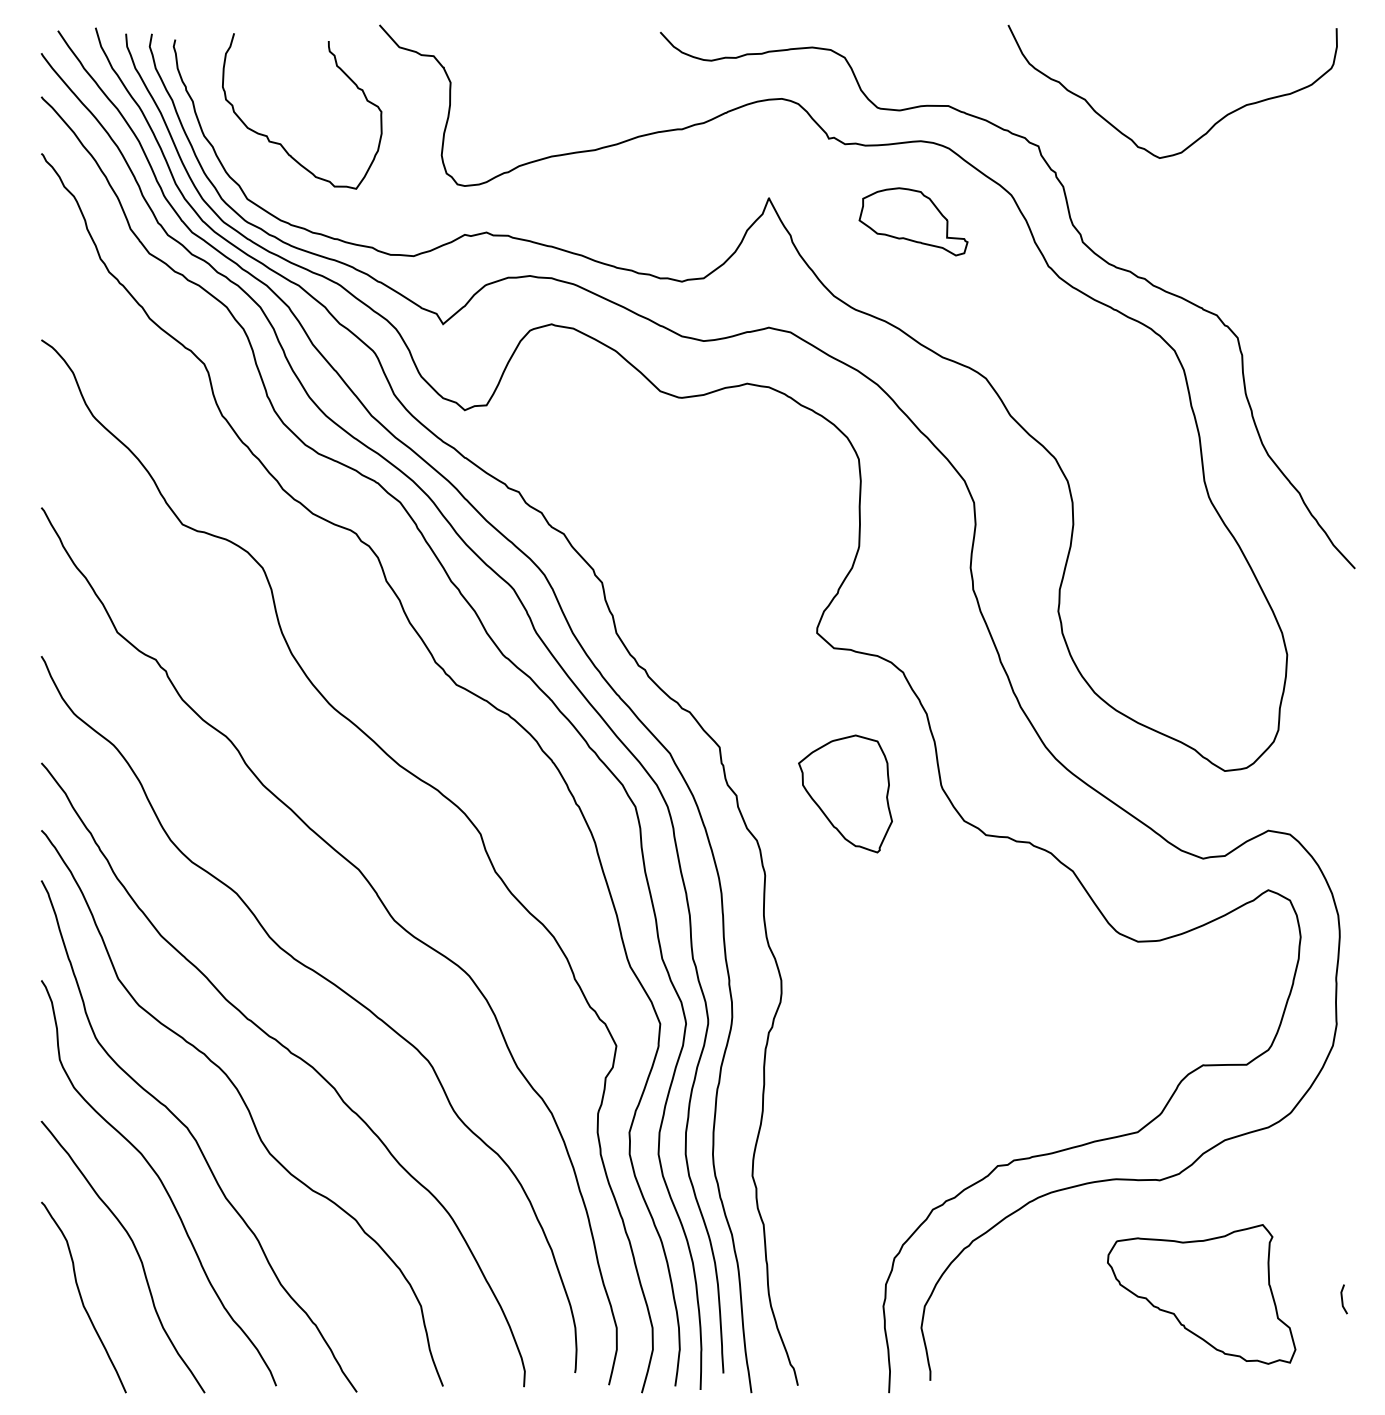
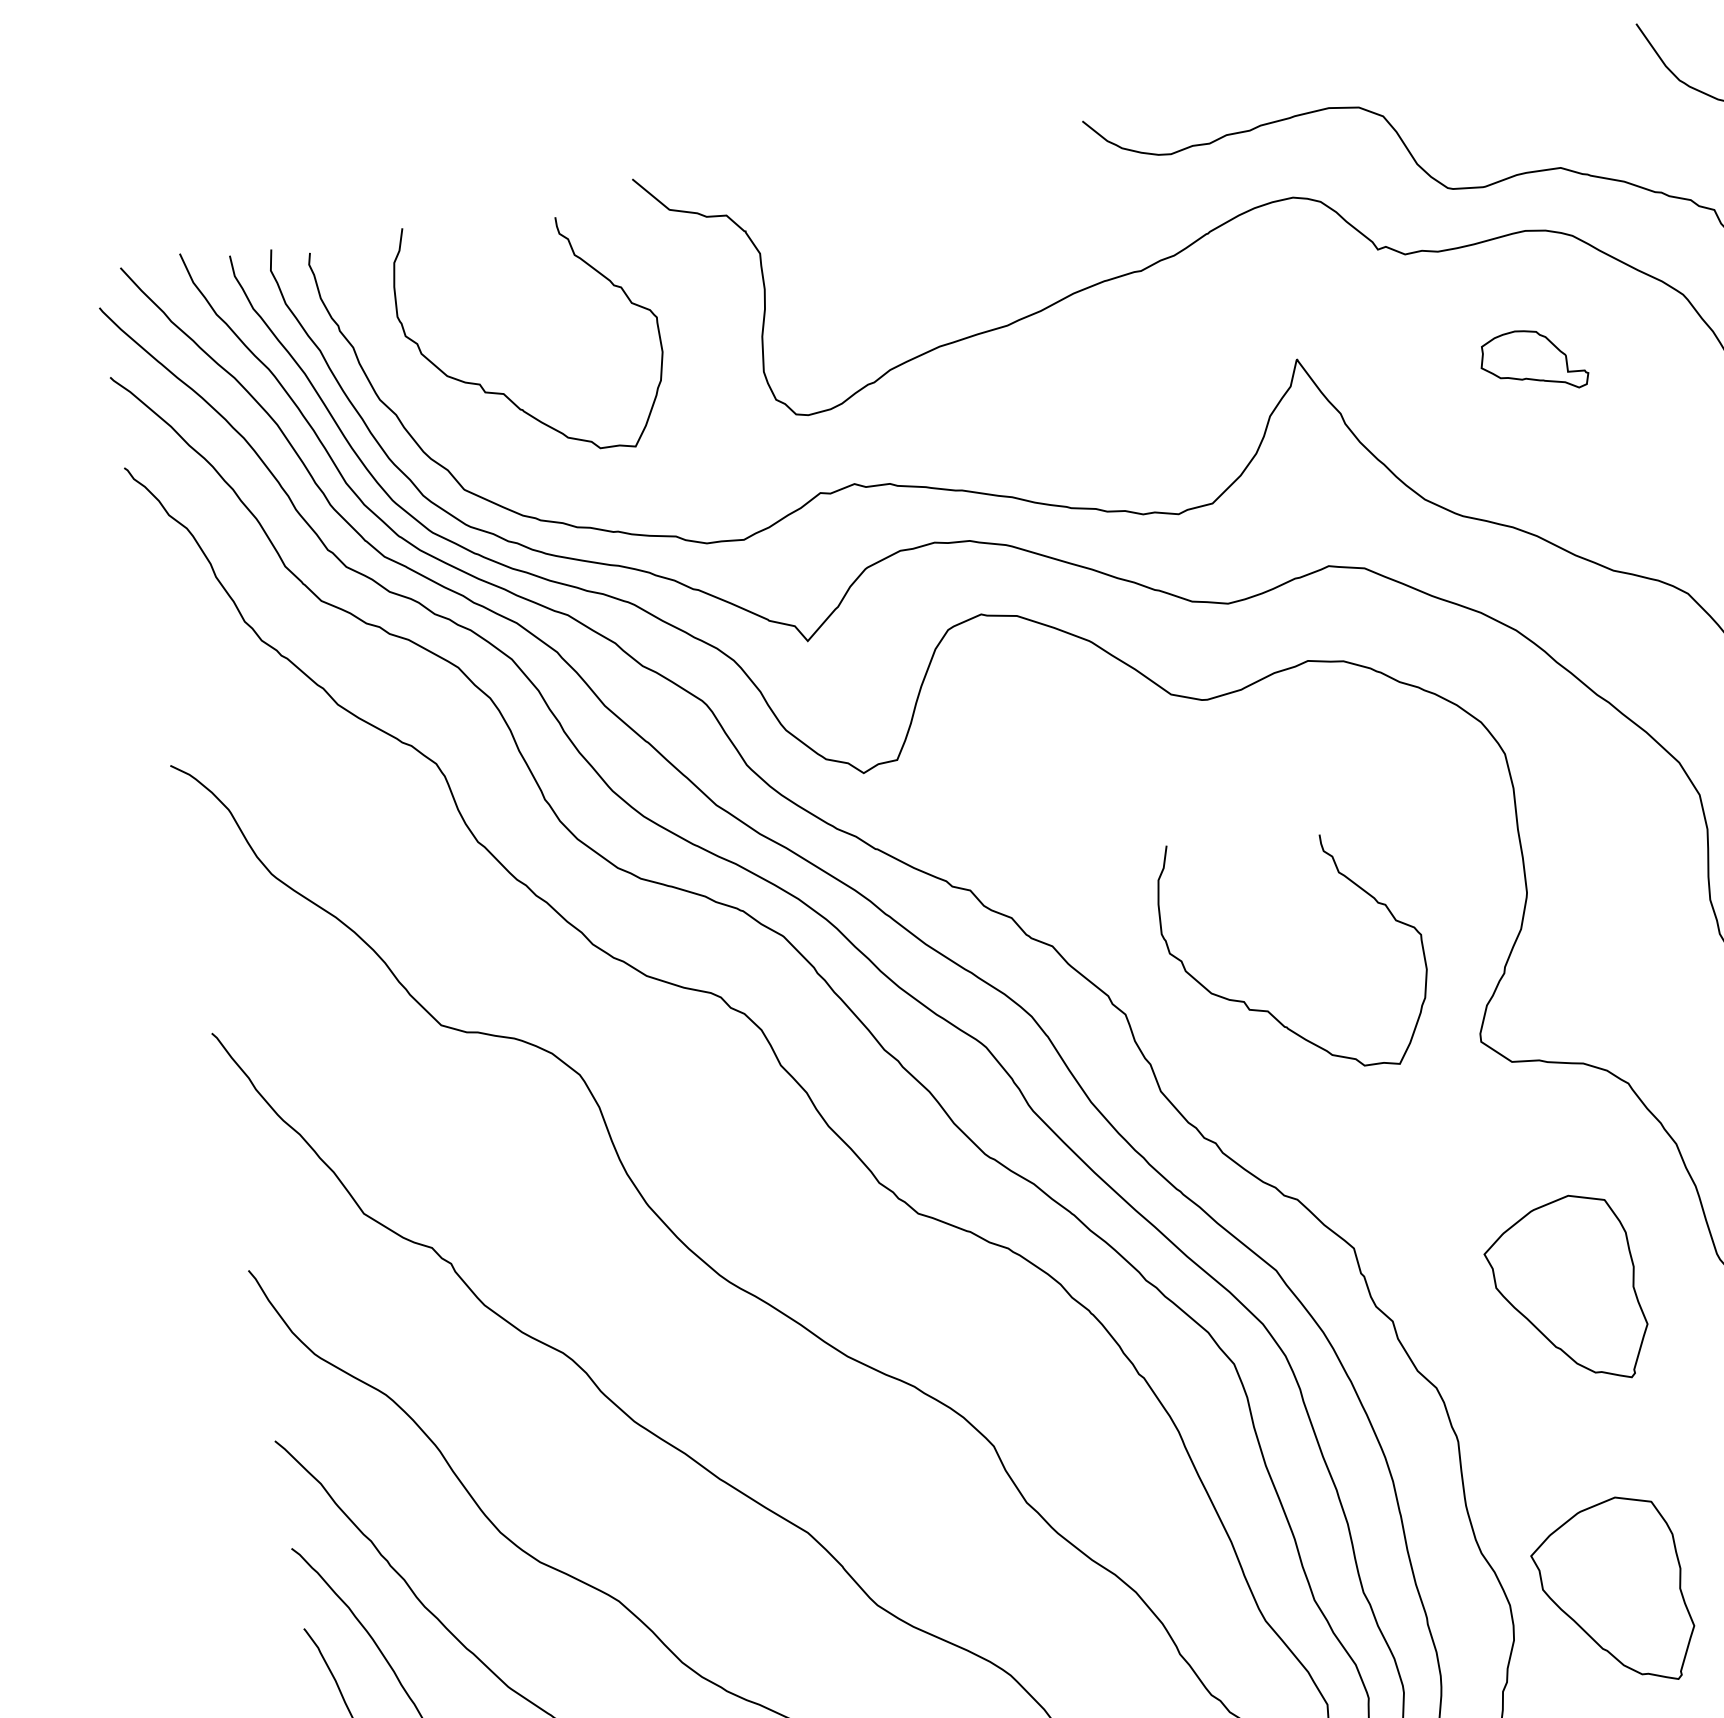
part: (913, 221) -> (1533, 360), size x0.6
curve: (690, 593) -> (1269, 1009), added
part: (845, 982) -> (1612, 1592), added

